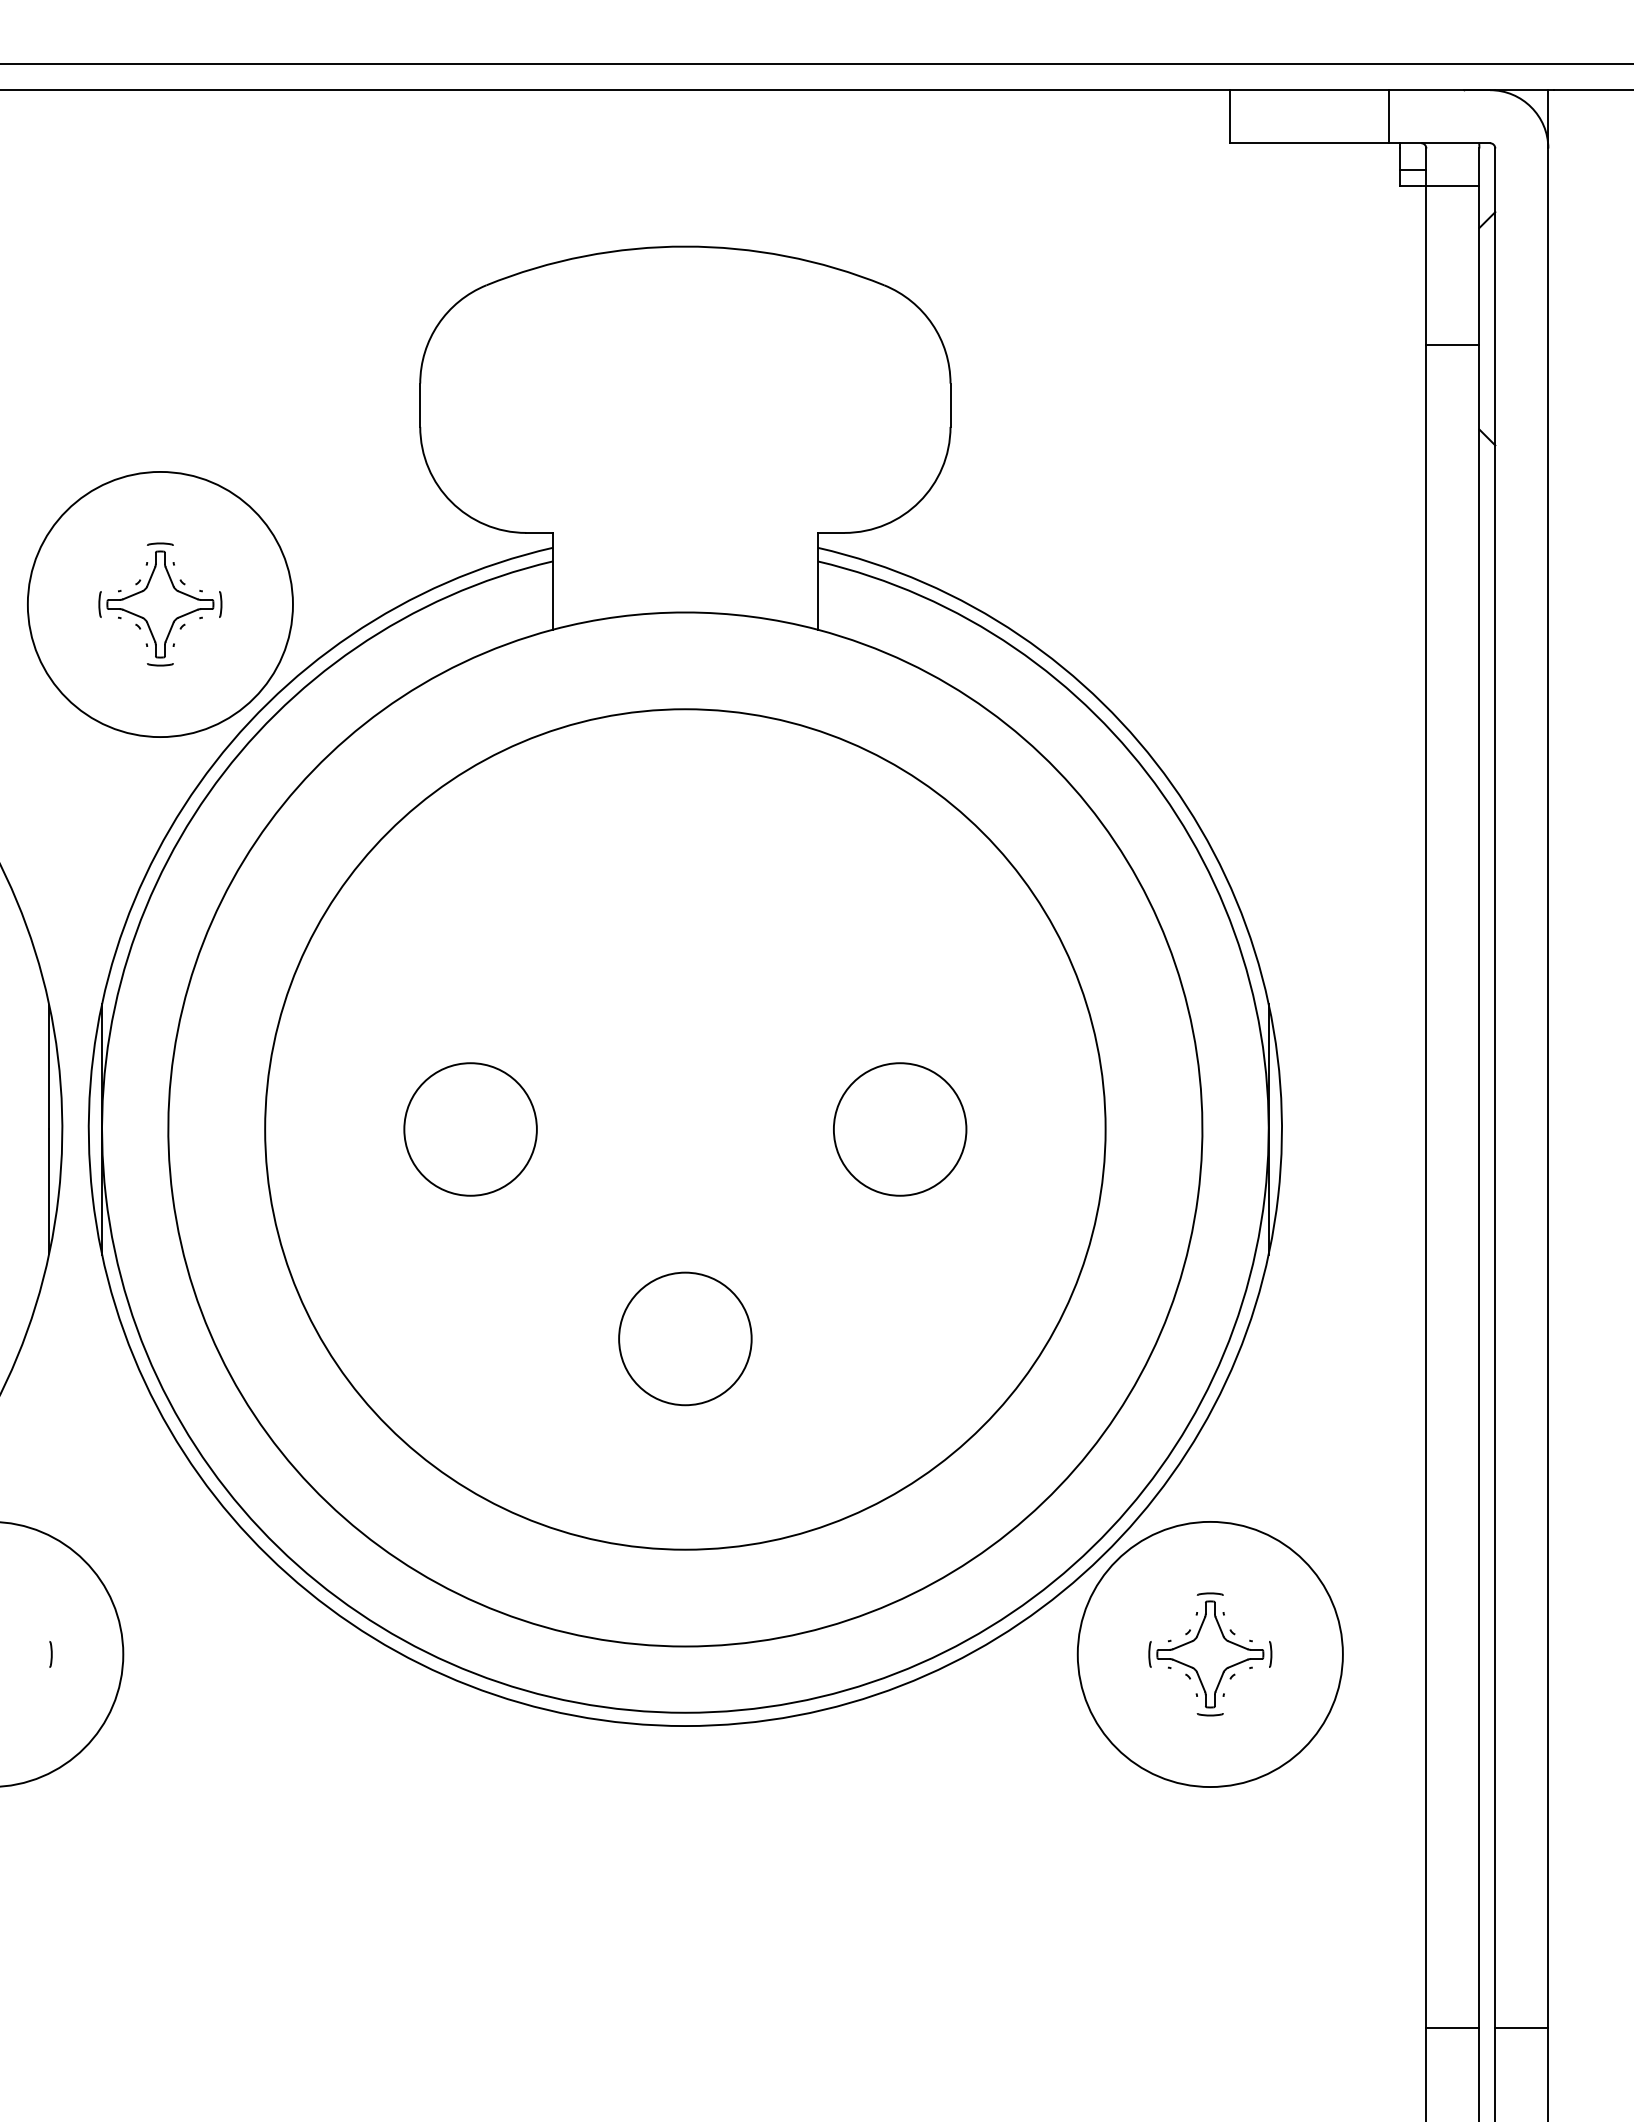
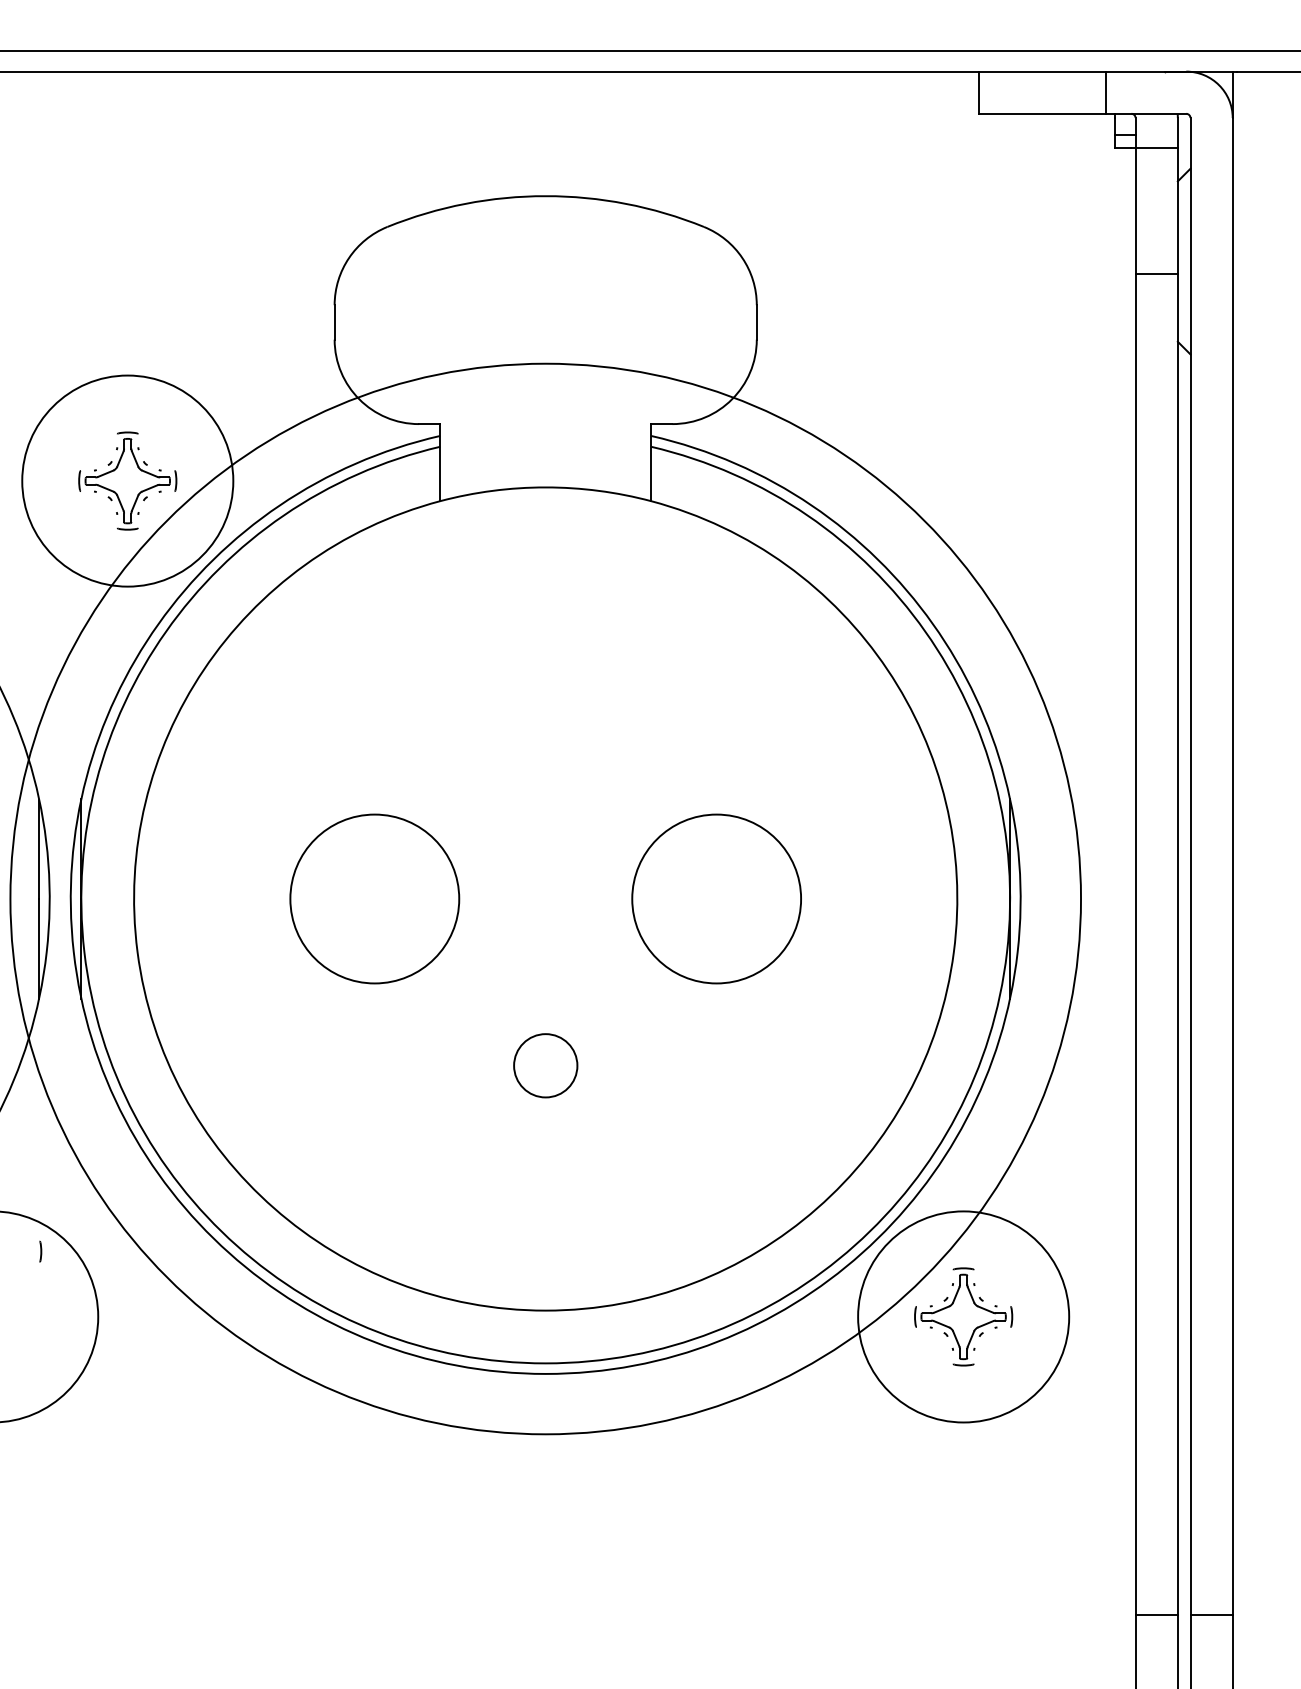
circle: (470, 1129) -> (374, 899), size x1.6
circle: (685, 1129) -> (545, 899), size x1.6
circle: (899, 1129) -> (716, 899), size x1.6
circle: (685, 1338) -> (545, 1065), size x0.6
line: (50, 1654) -> (40, 1251), moved

